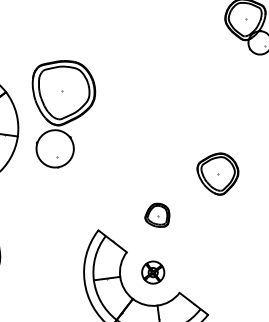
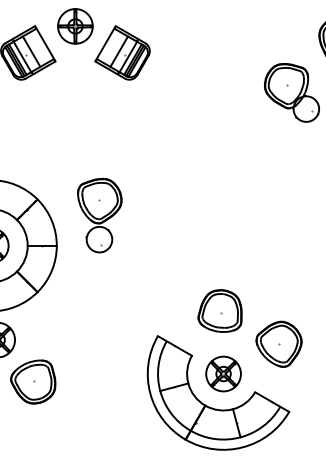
part: (60, 114) -> (99, 215), size x0.62
part: (217, 172) -> (278, 343), moved
part: (157, 214) -> (219, 310), size x1.67
part: (153, 272) -> (223, 373), size x1.43

